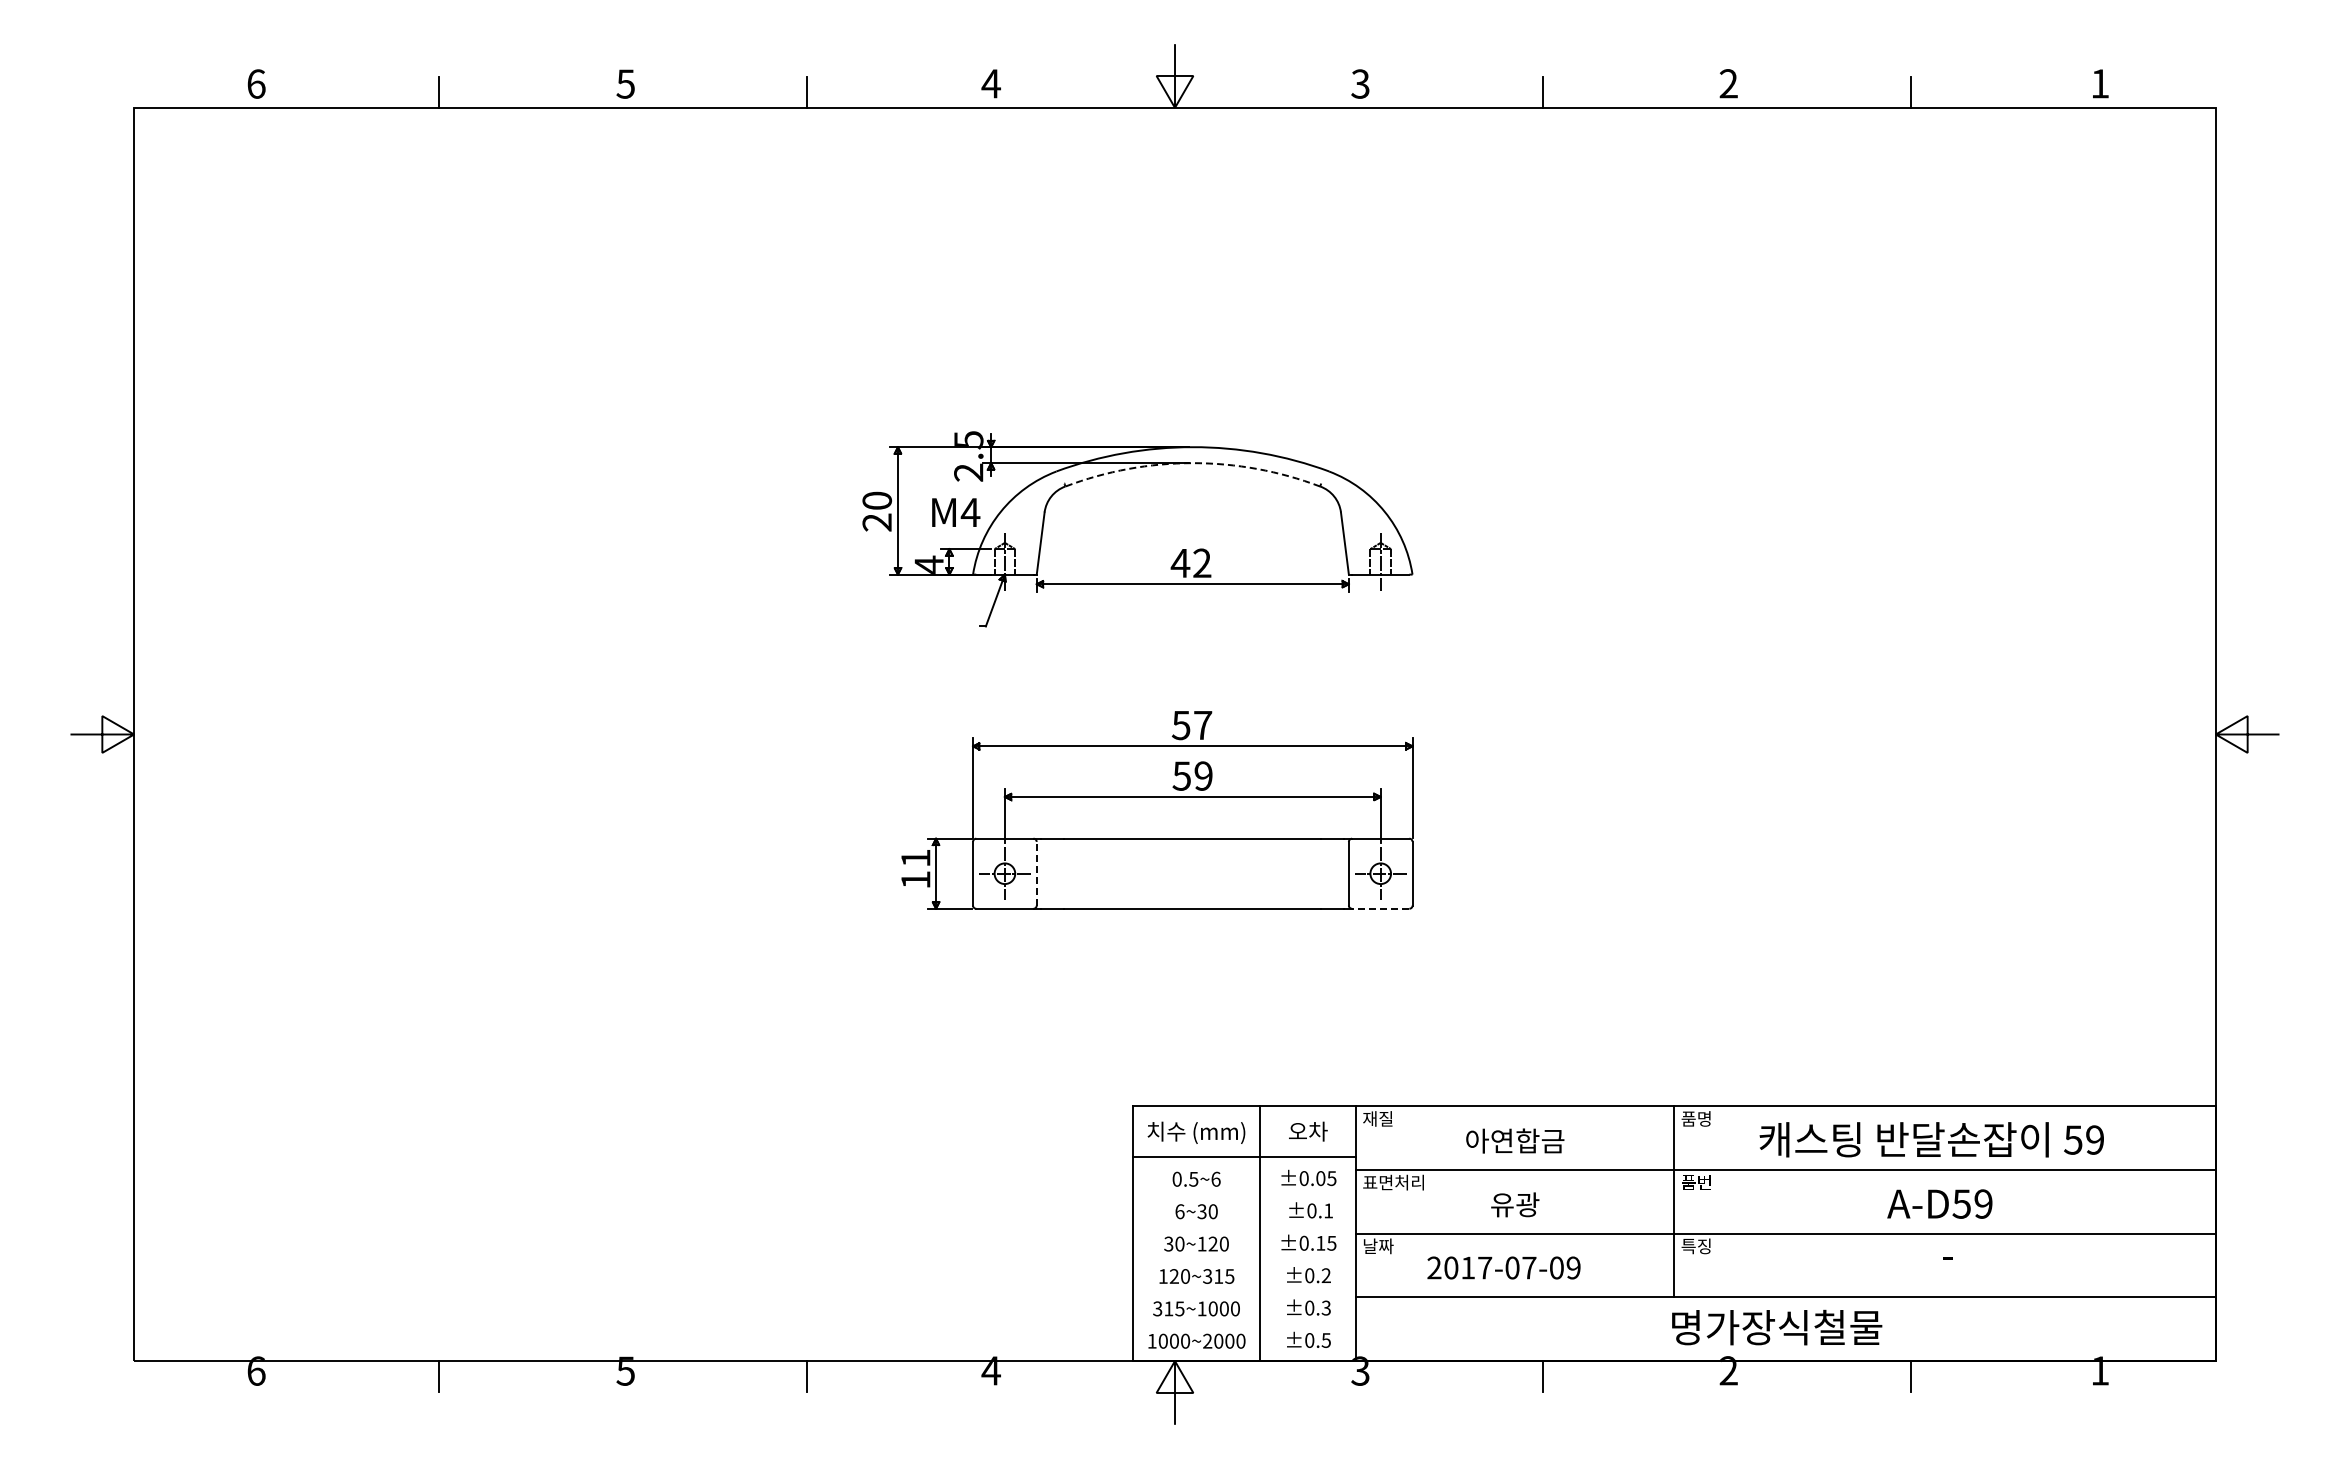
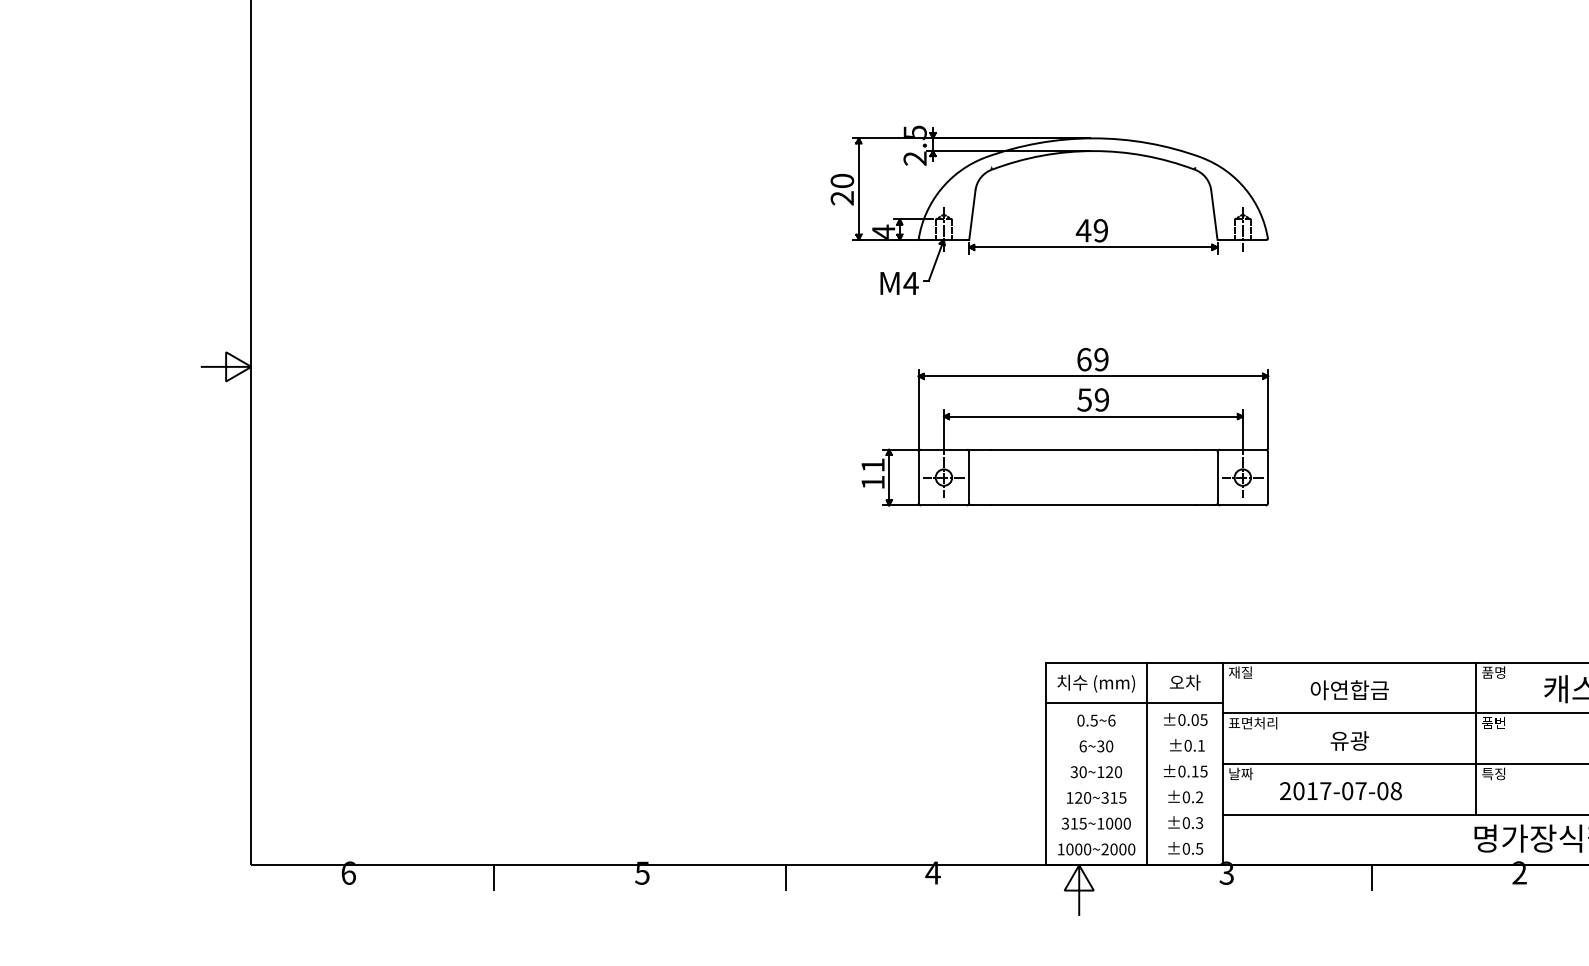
arc: (1192, 463) -> (1093, 151), dashed -> solid
text: (956, 512) -> (899, 283), moved
text: (1202, 563) -> (1101, 230), 42 -> 49
text: (1191, 725) -> (1092, 359), 57 -> 69
line: (1036, 873) -> (969, 477), dashed -> solid
line: (1380, 908) -> (1242, 505), dashed -> solid
text: (1573, 1267) -> (1396, 790), 2017-07-09 -> 2017-07-08

